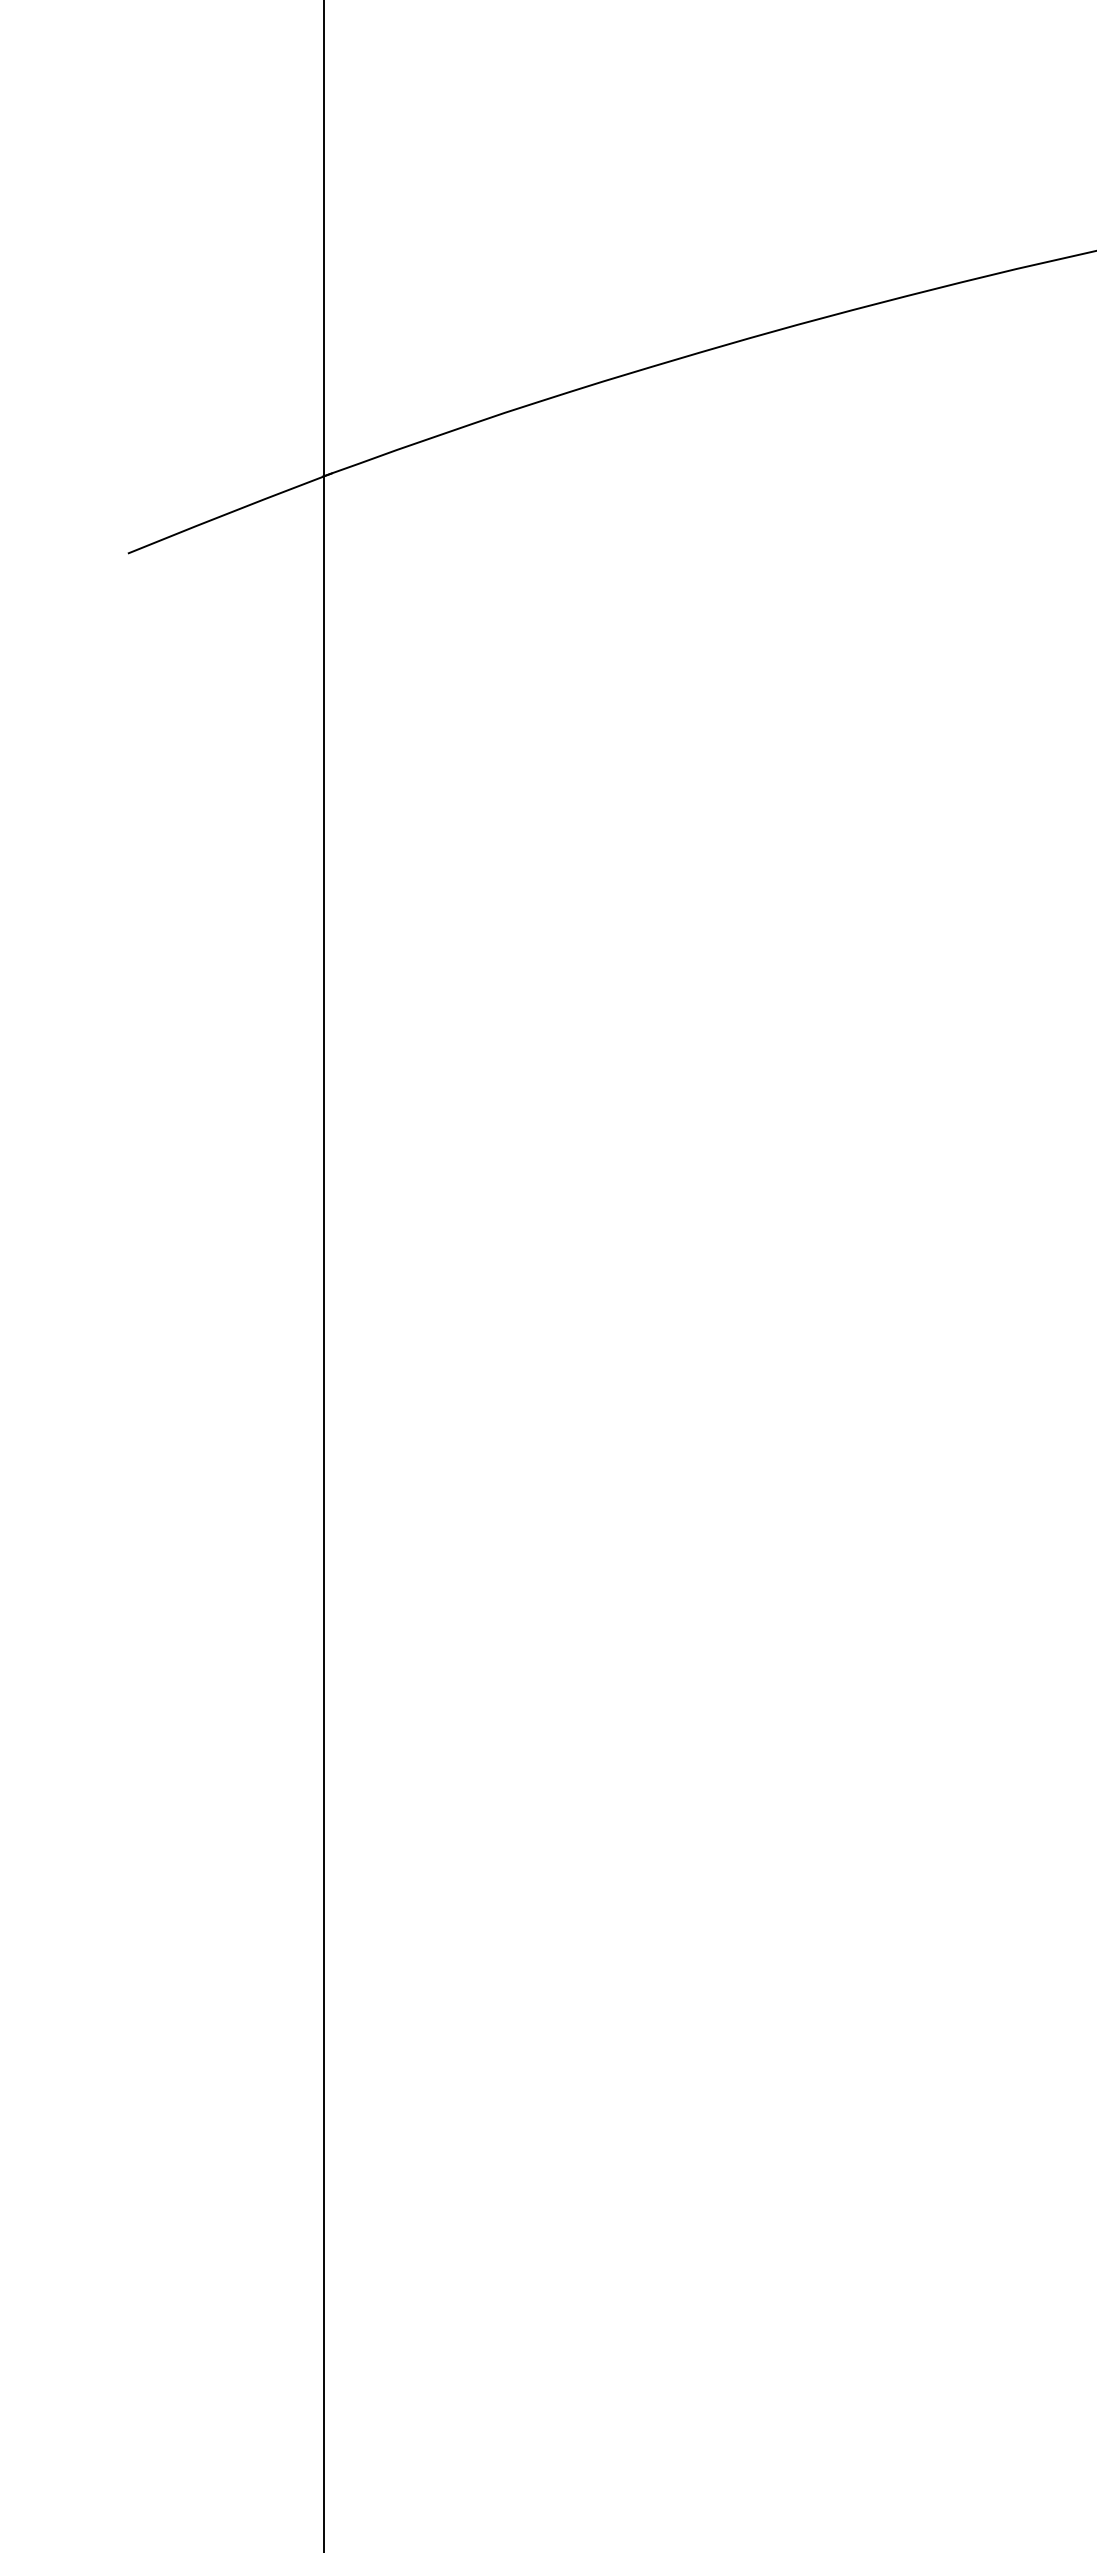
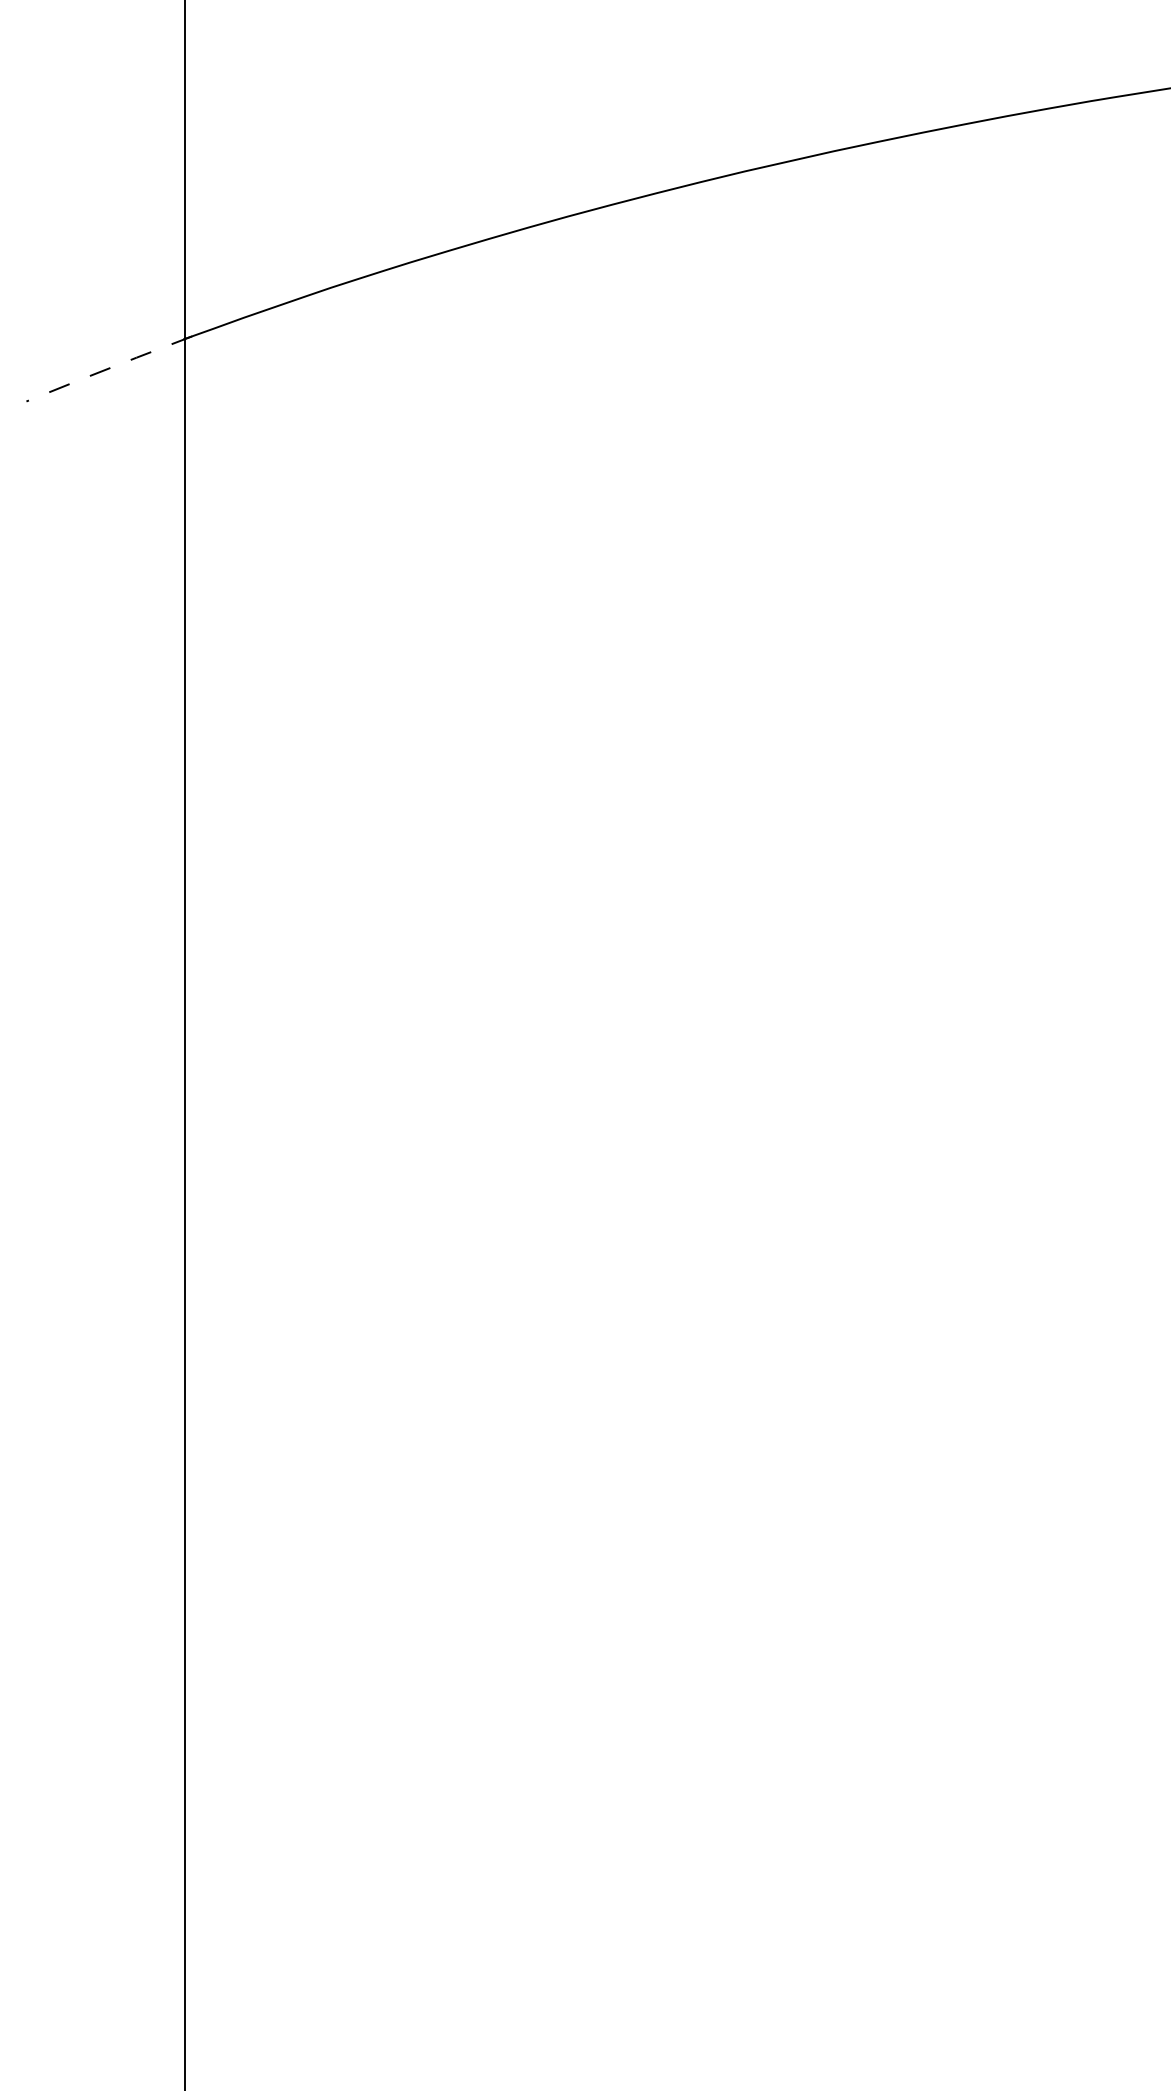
line: (230, 512) -> (109, 368), solid -> dashed

